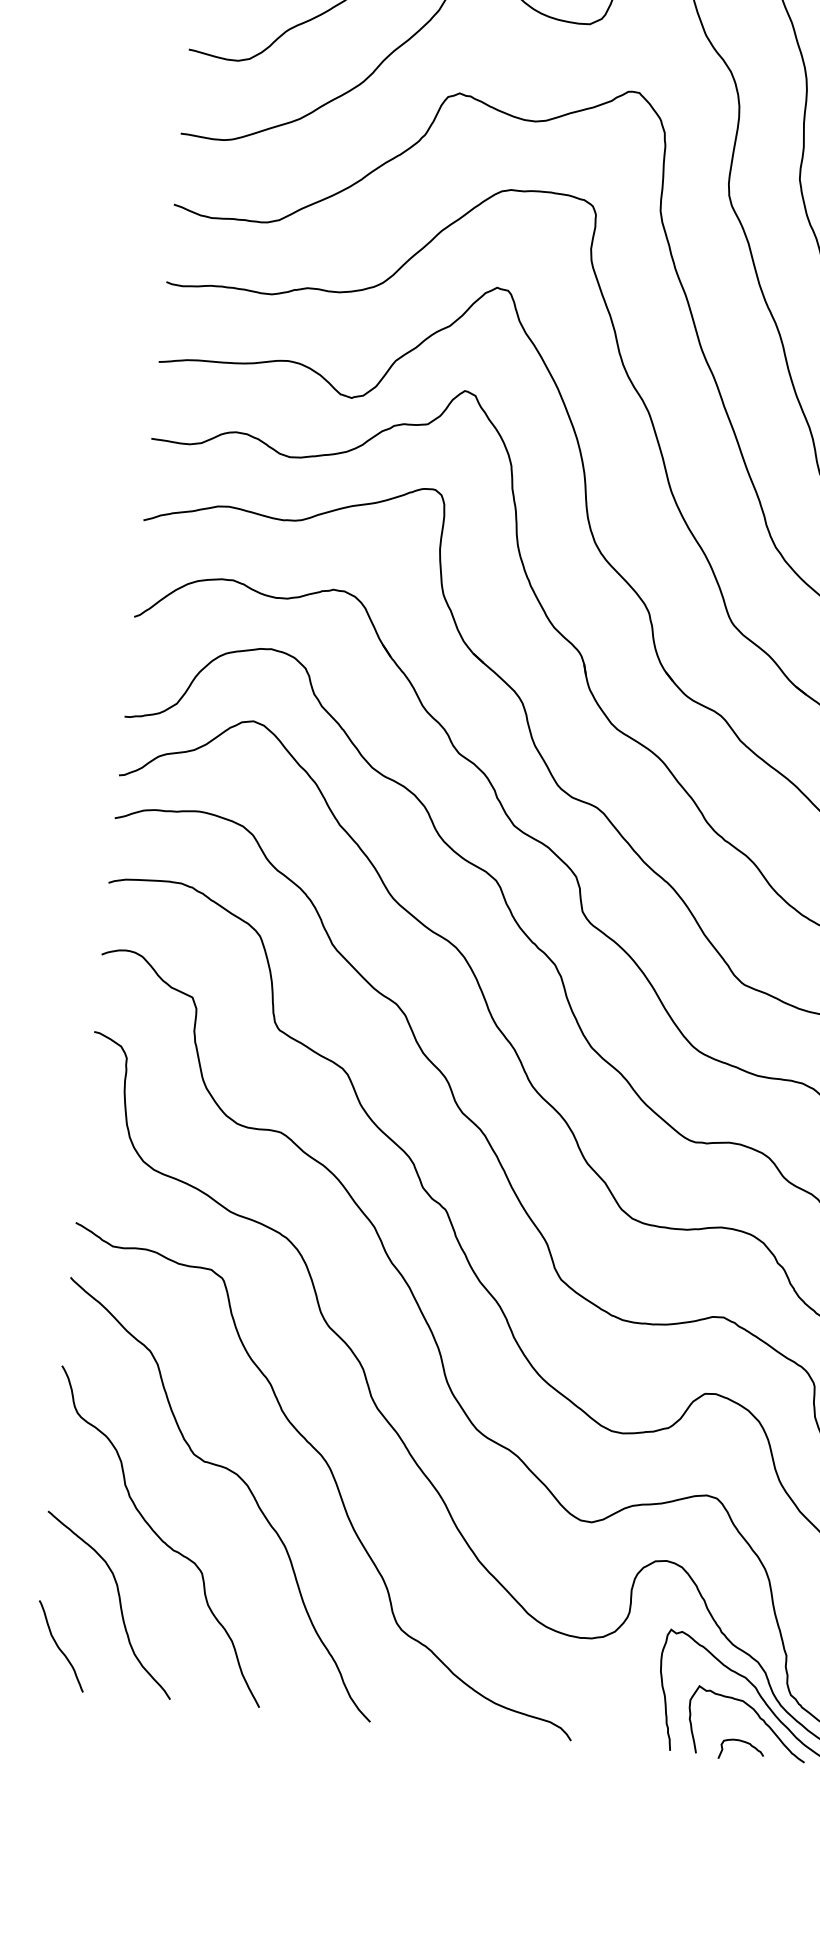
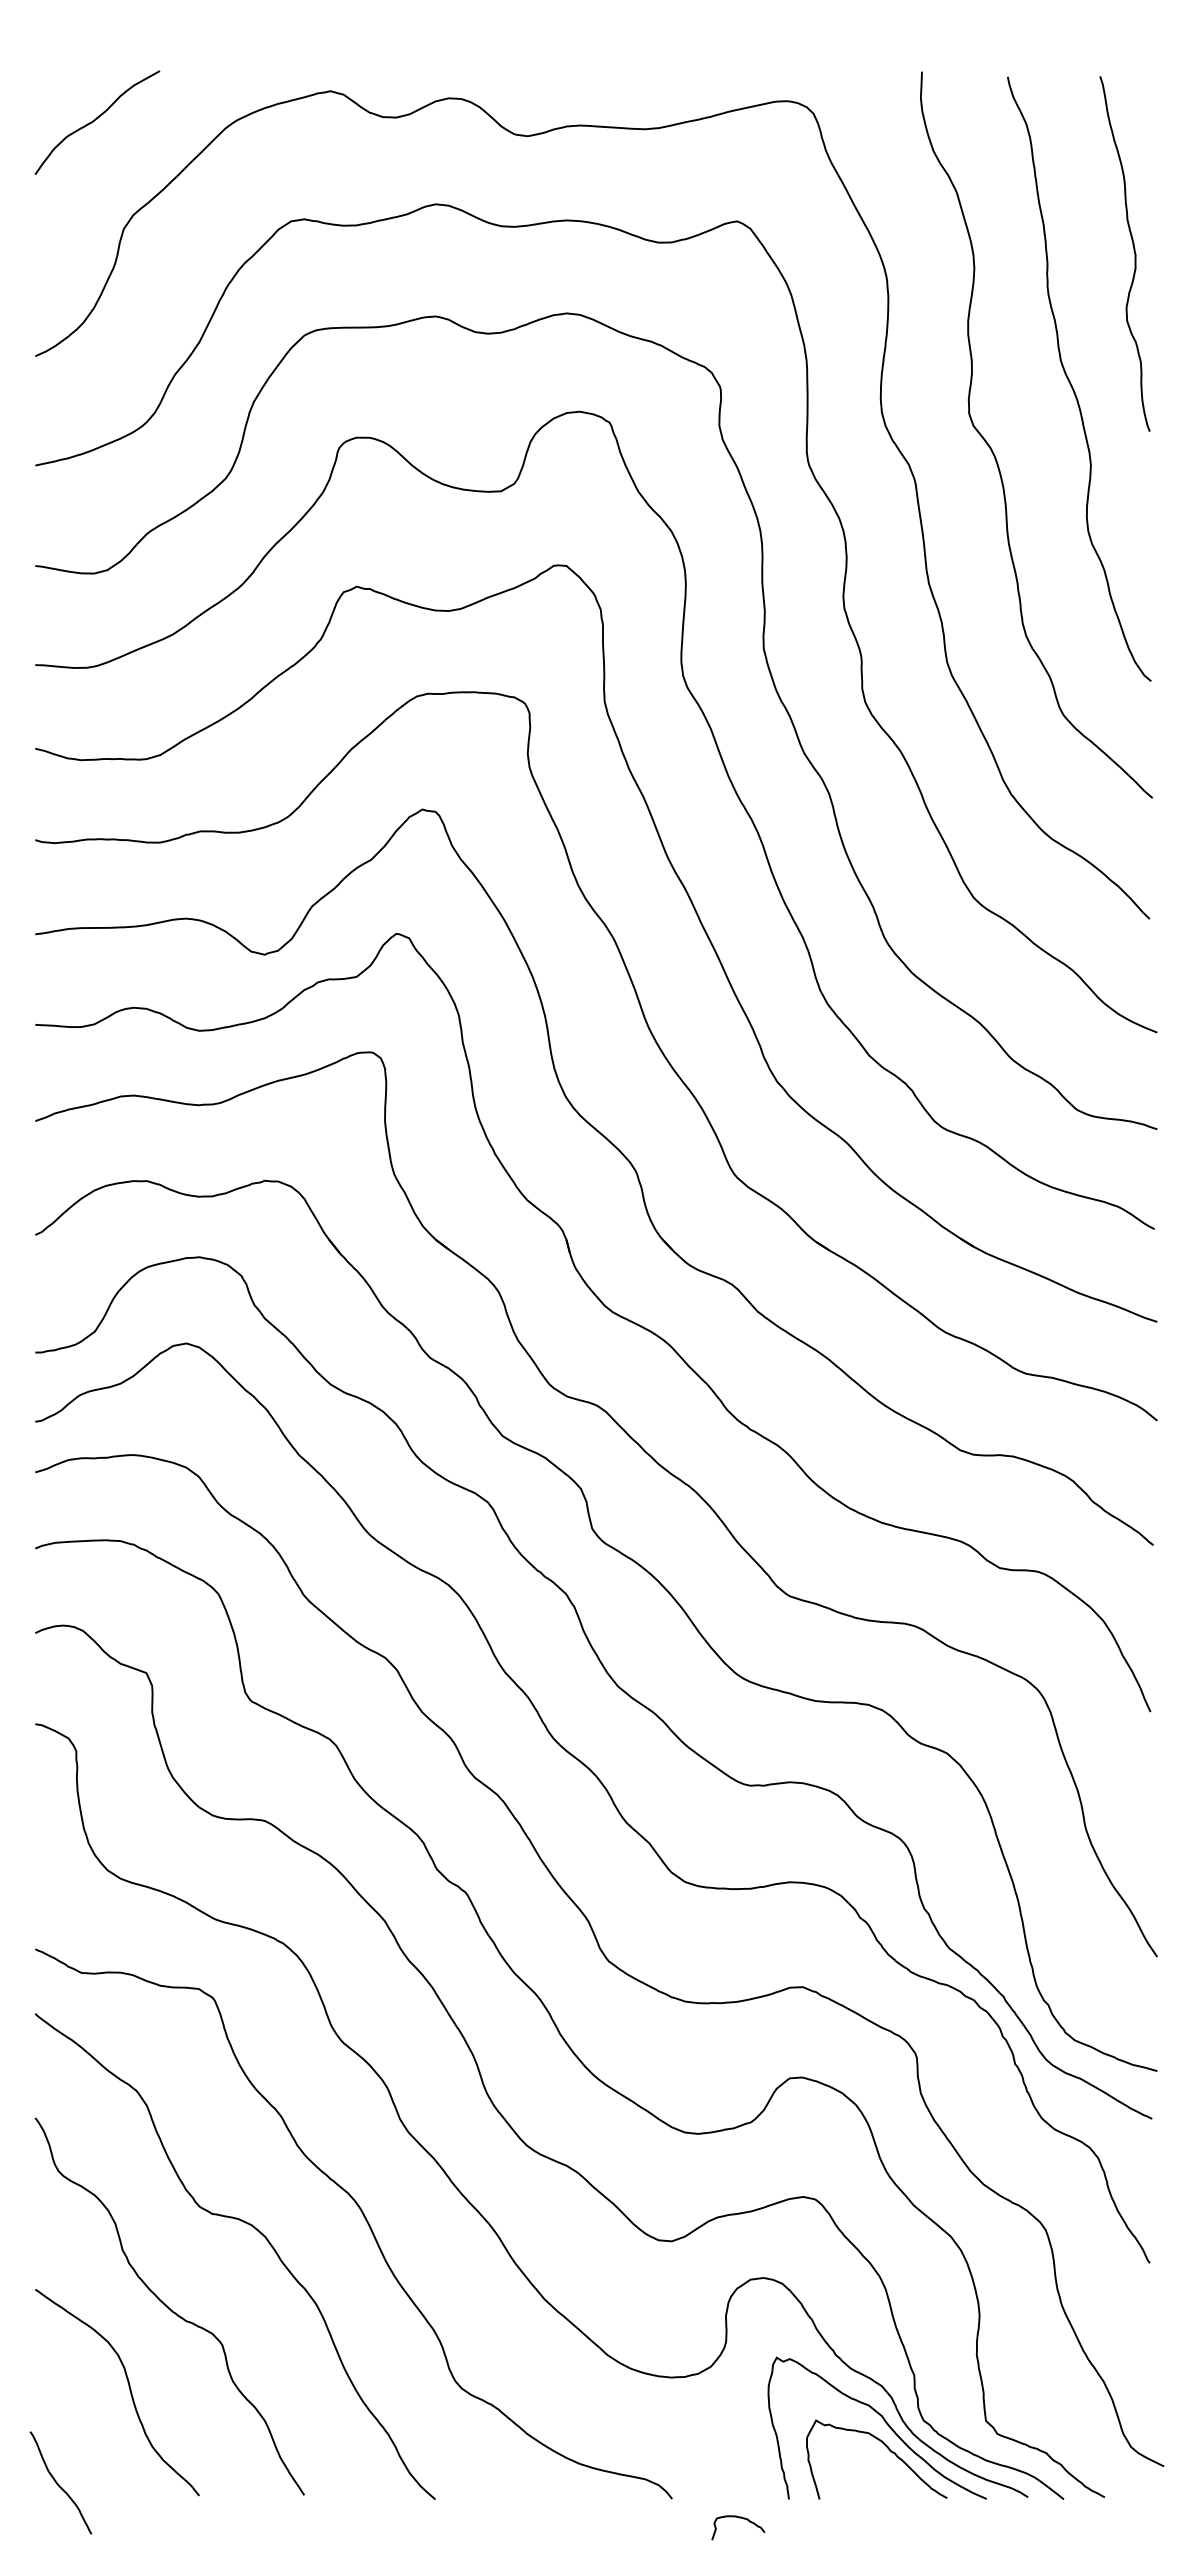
curve: (59, 1646) -> (58, 2483), moved
curve: (743, 1742) -> (739, 2518), moved

